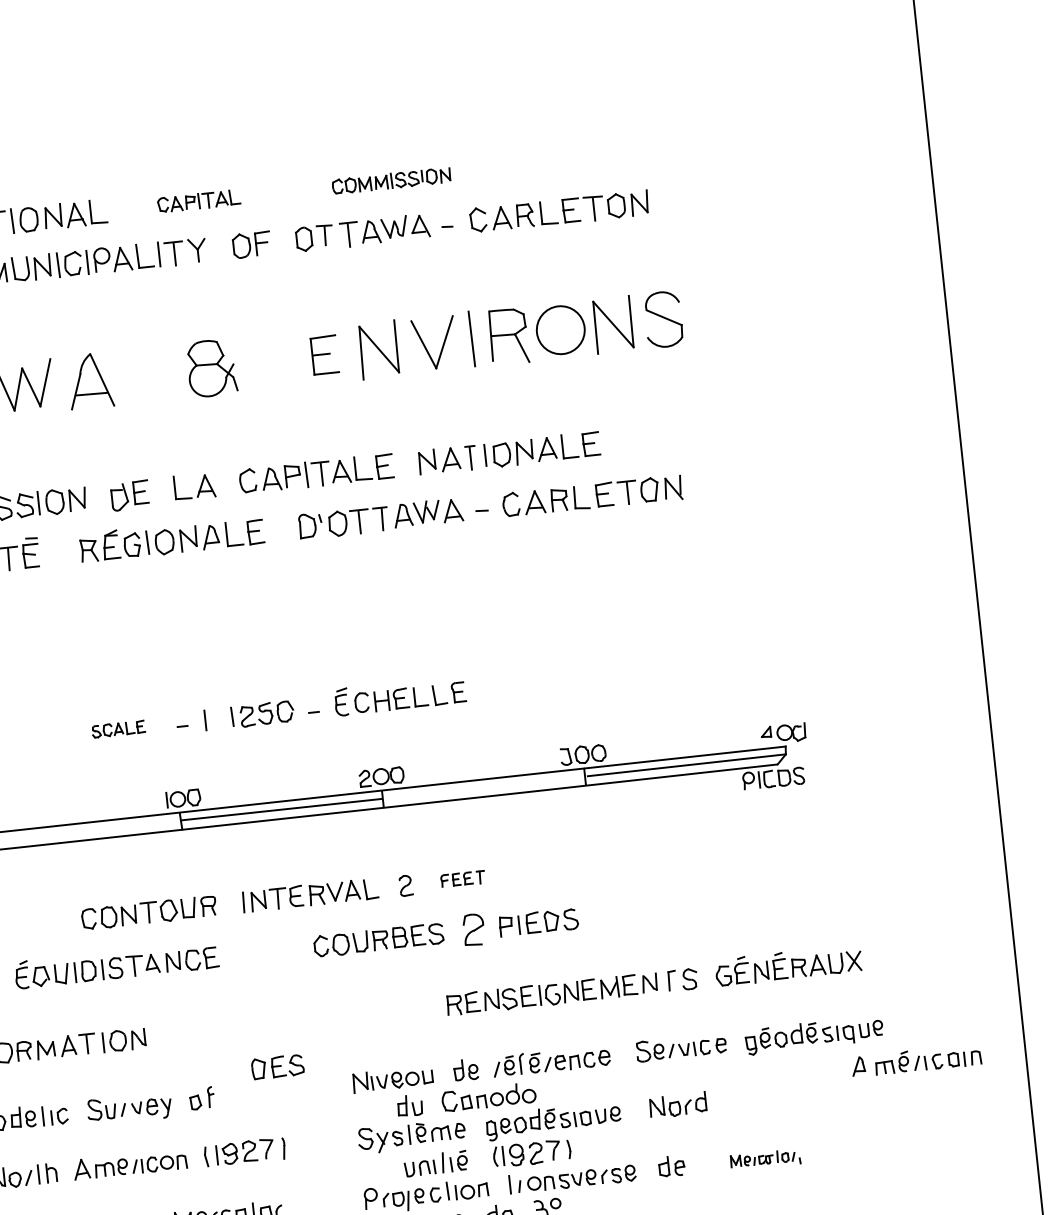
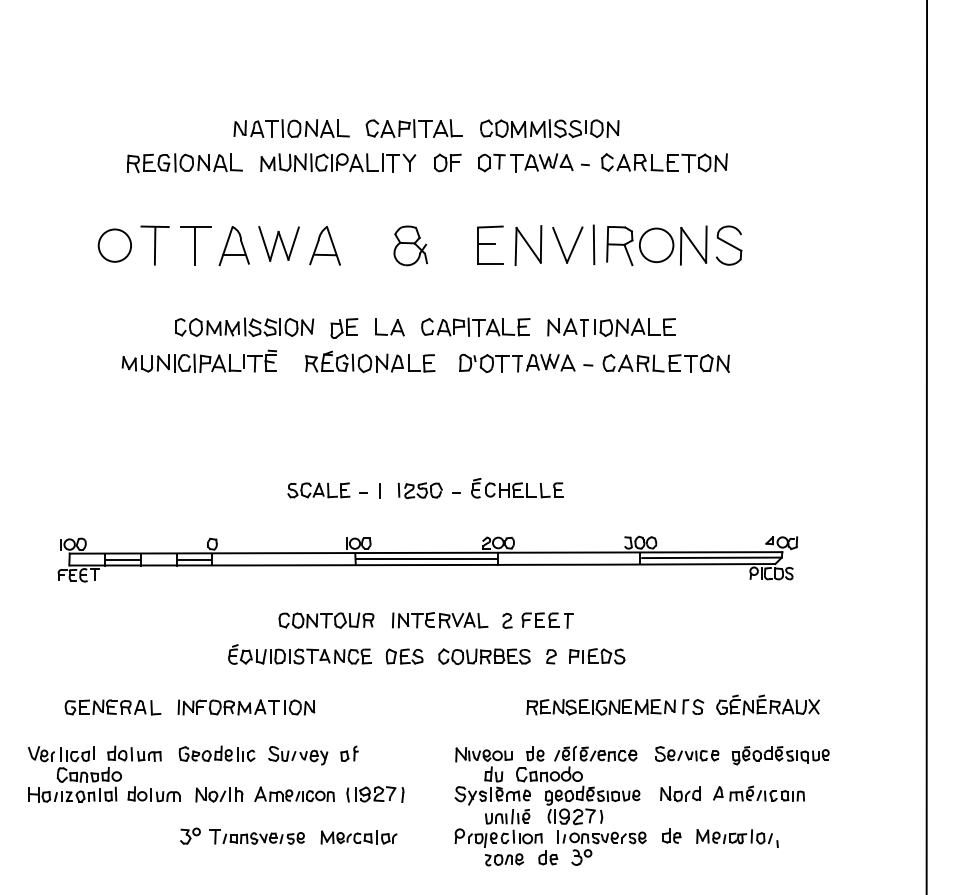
part: (391, 180) -> (549, 128), size x1.67
part: (197, 201) -> (413, 128), size x1.67
part: (324, 354) -> (490, 244), size x1.43
part: (118, 729) -> (318, 490), size x1.67
part: (462, 879) -> (547, 620), size x1.67
part: (473, 929) -> (551, 656), size x0.62
part: (915, 1060) -> (758, 793), moved
part: (277, 1066) -> (404, 656), moved
part: (765, 1159) -> (737, 838), size x1.67

